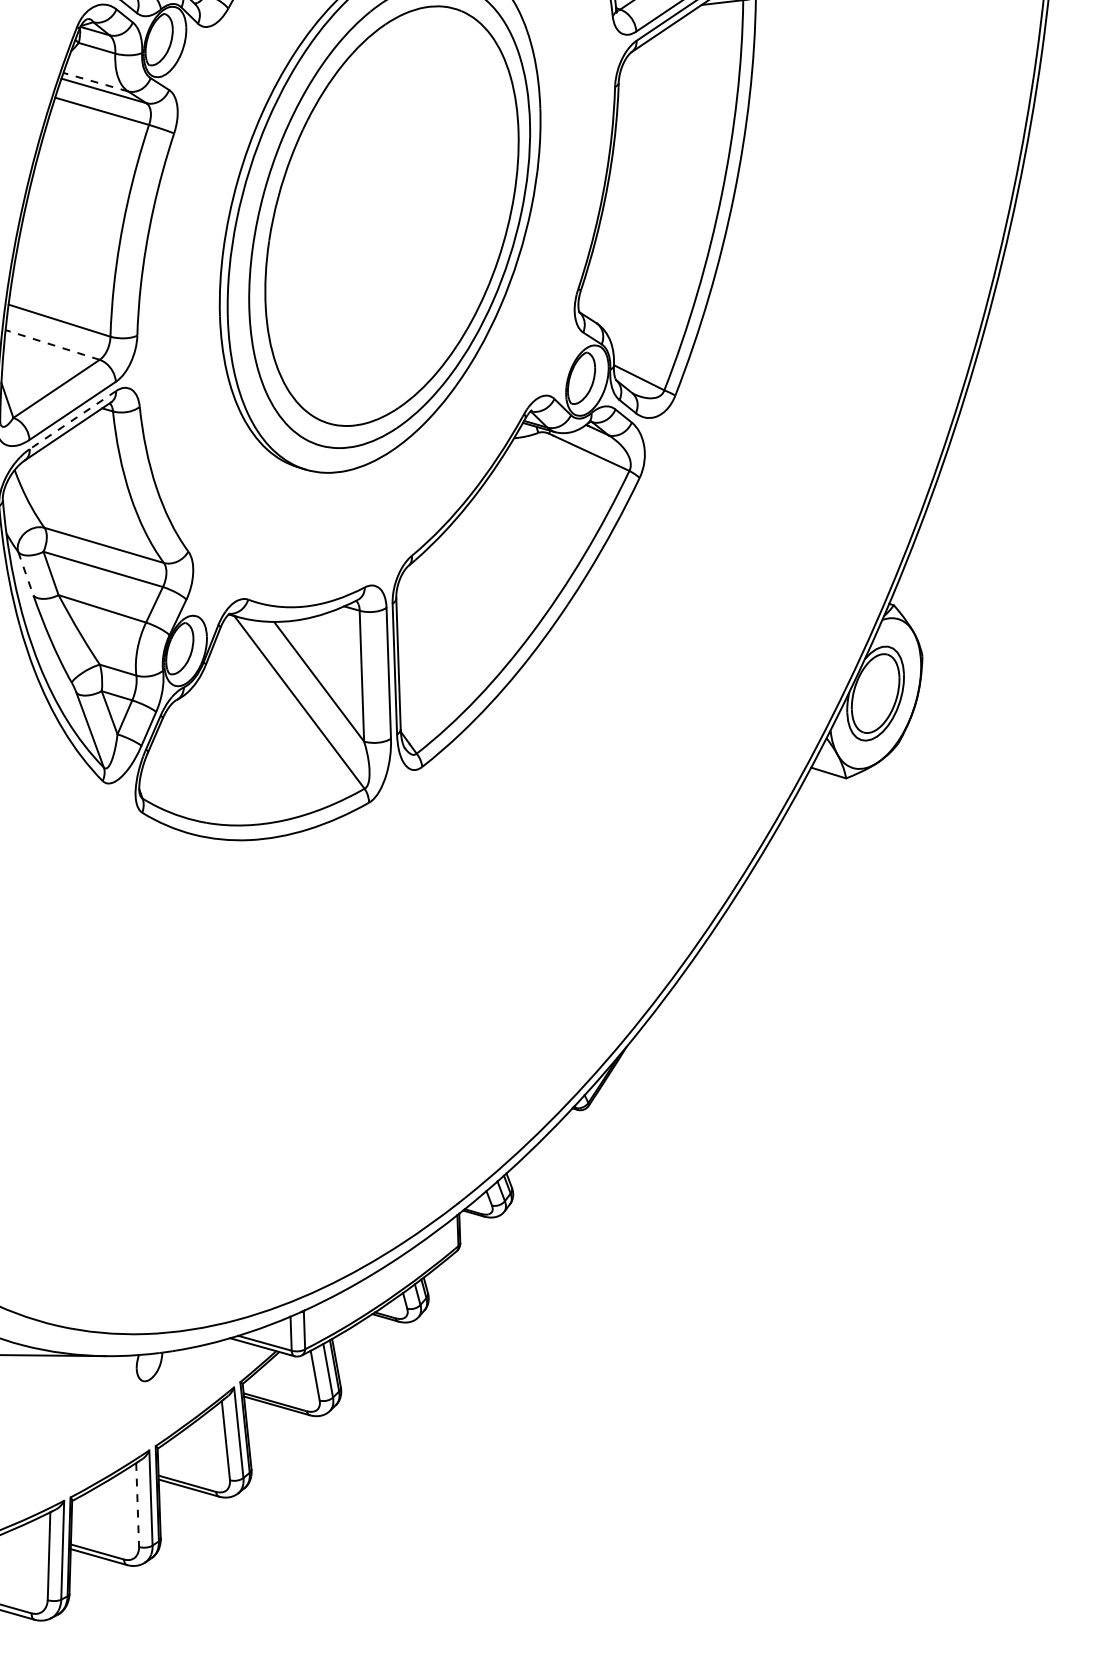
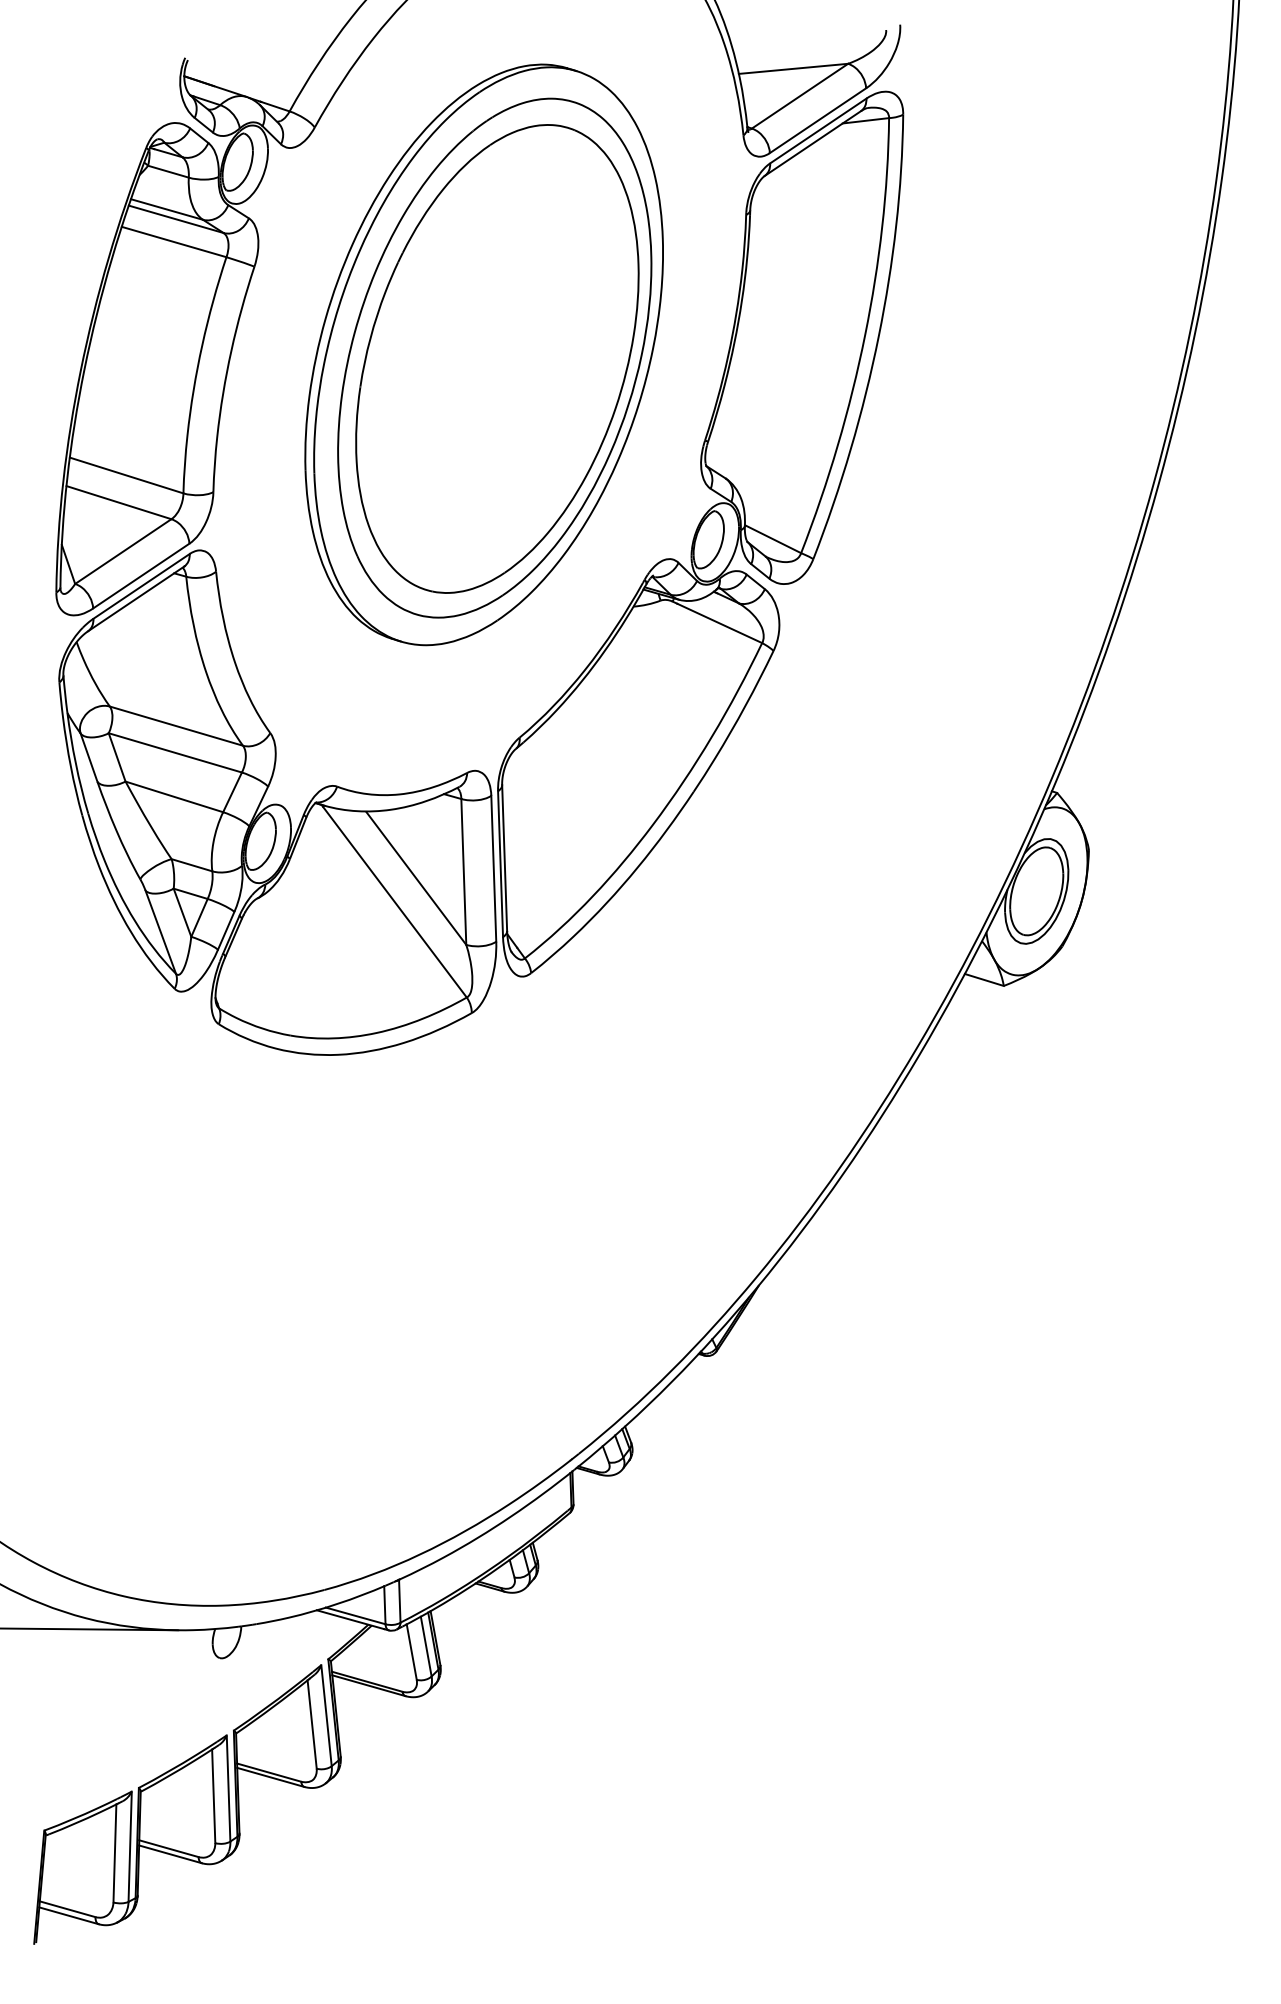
line: (96, 82) -> (167, 209), dashed -> solid
line: (52, 344) -> (118, 502), dashed -> solid
line: (72, 420) -> (141, 586), dashed -> solid
line: (26, 573) -> (89, 757), dashed -> solid
line: (137, 1505) -> (213, 1796), dashed -> solid

